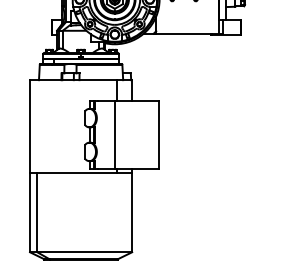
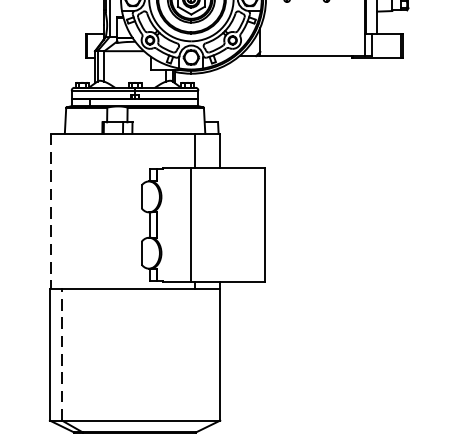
line: (30, 126) -> (50, 210), solid -> dashed
line: (37, 212) -> (62, 354), solid -> dashed

